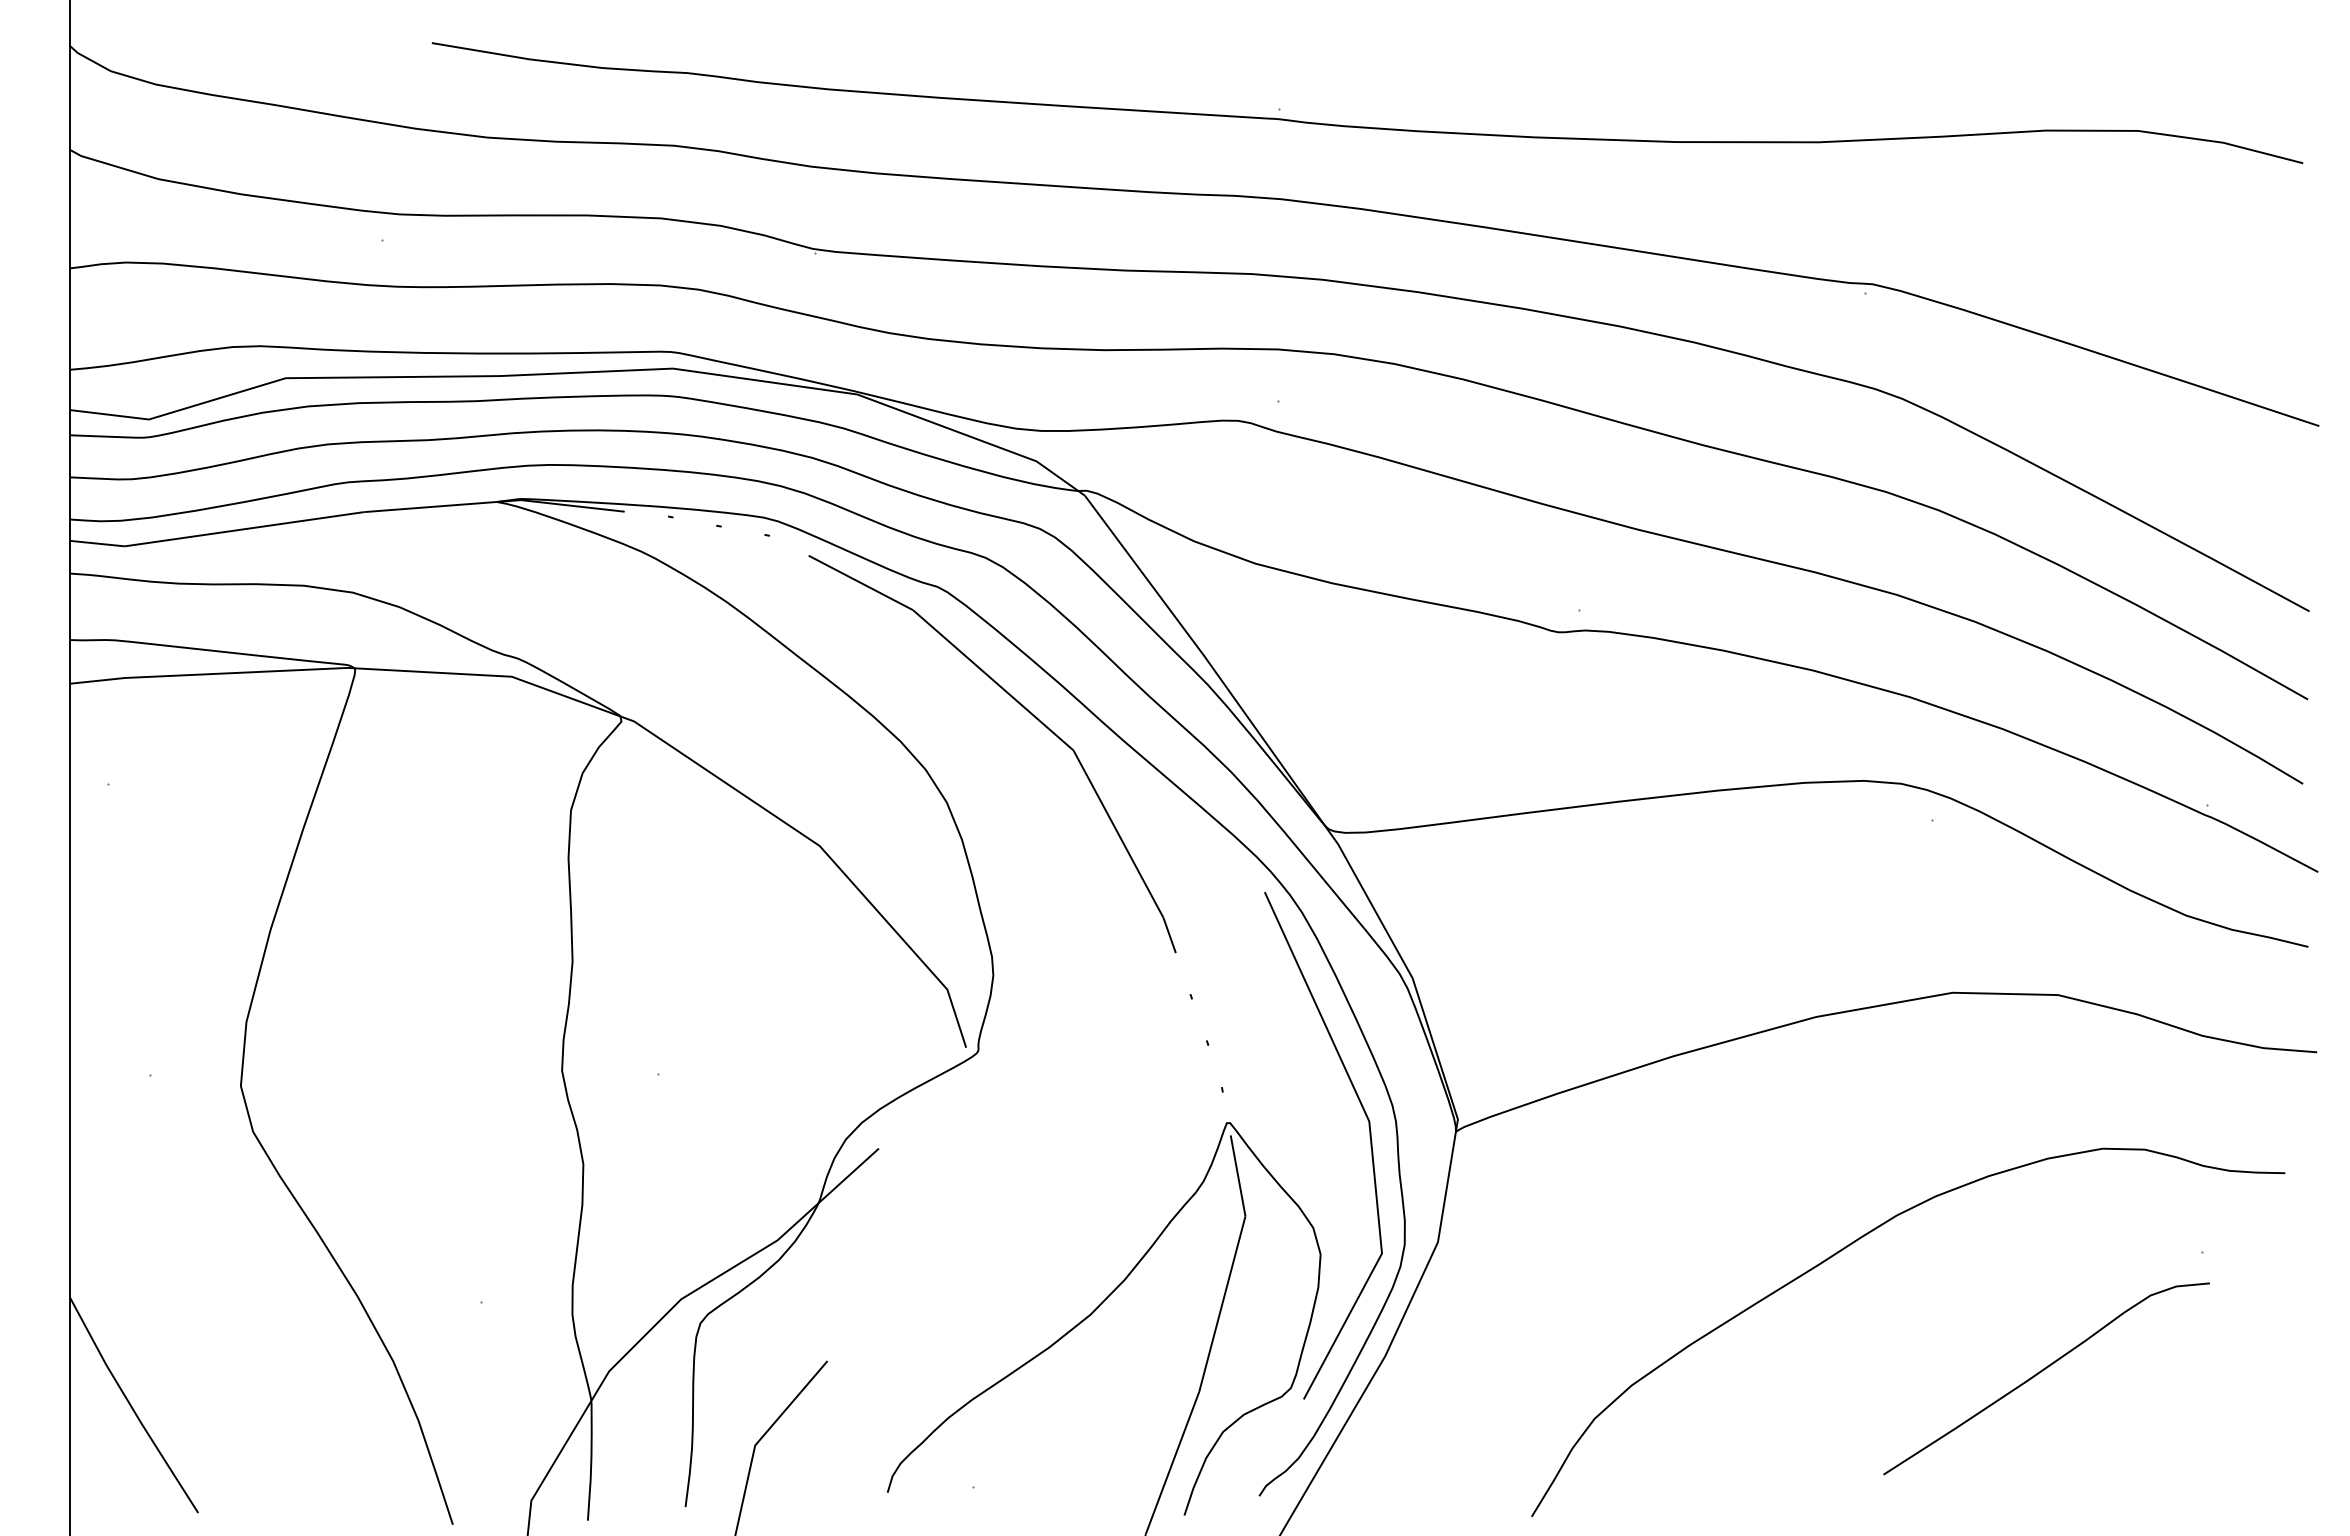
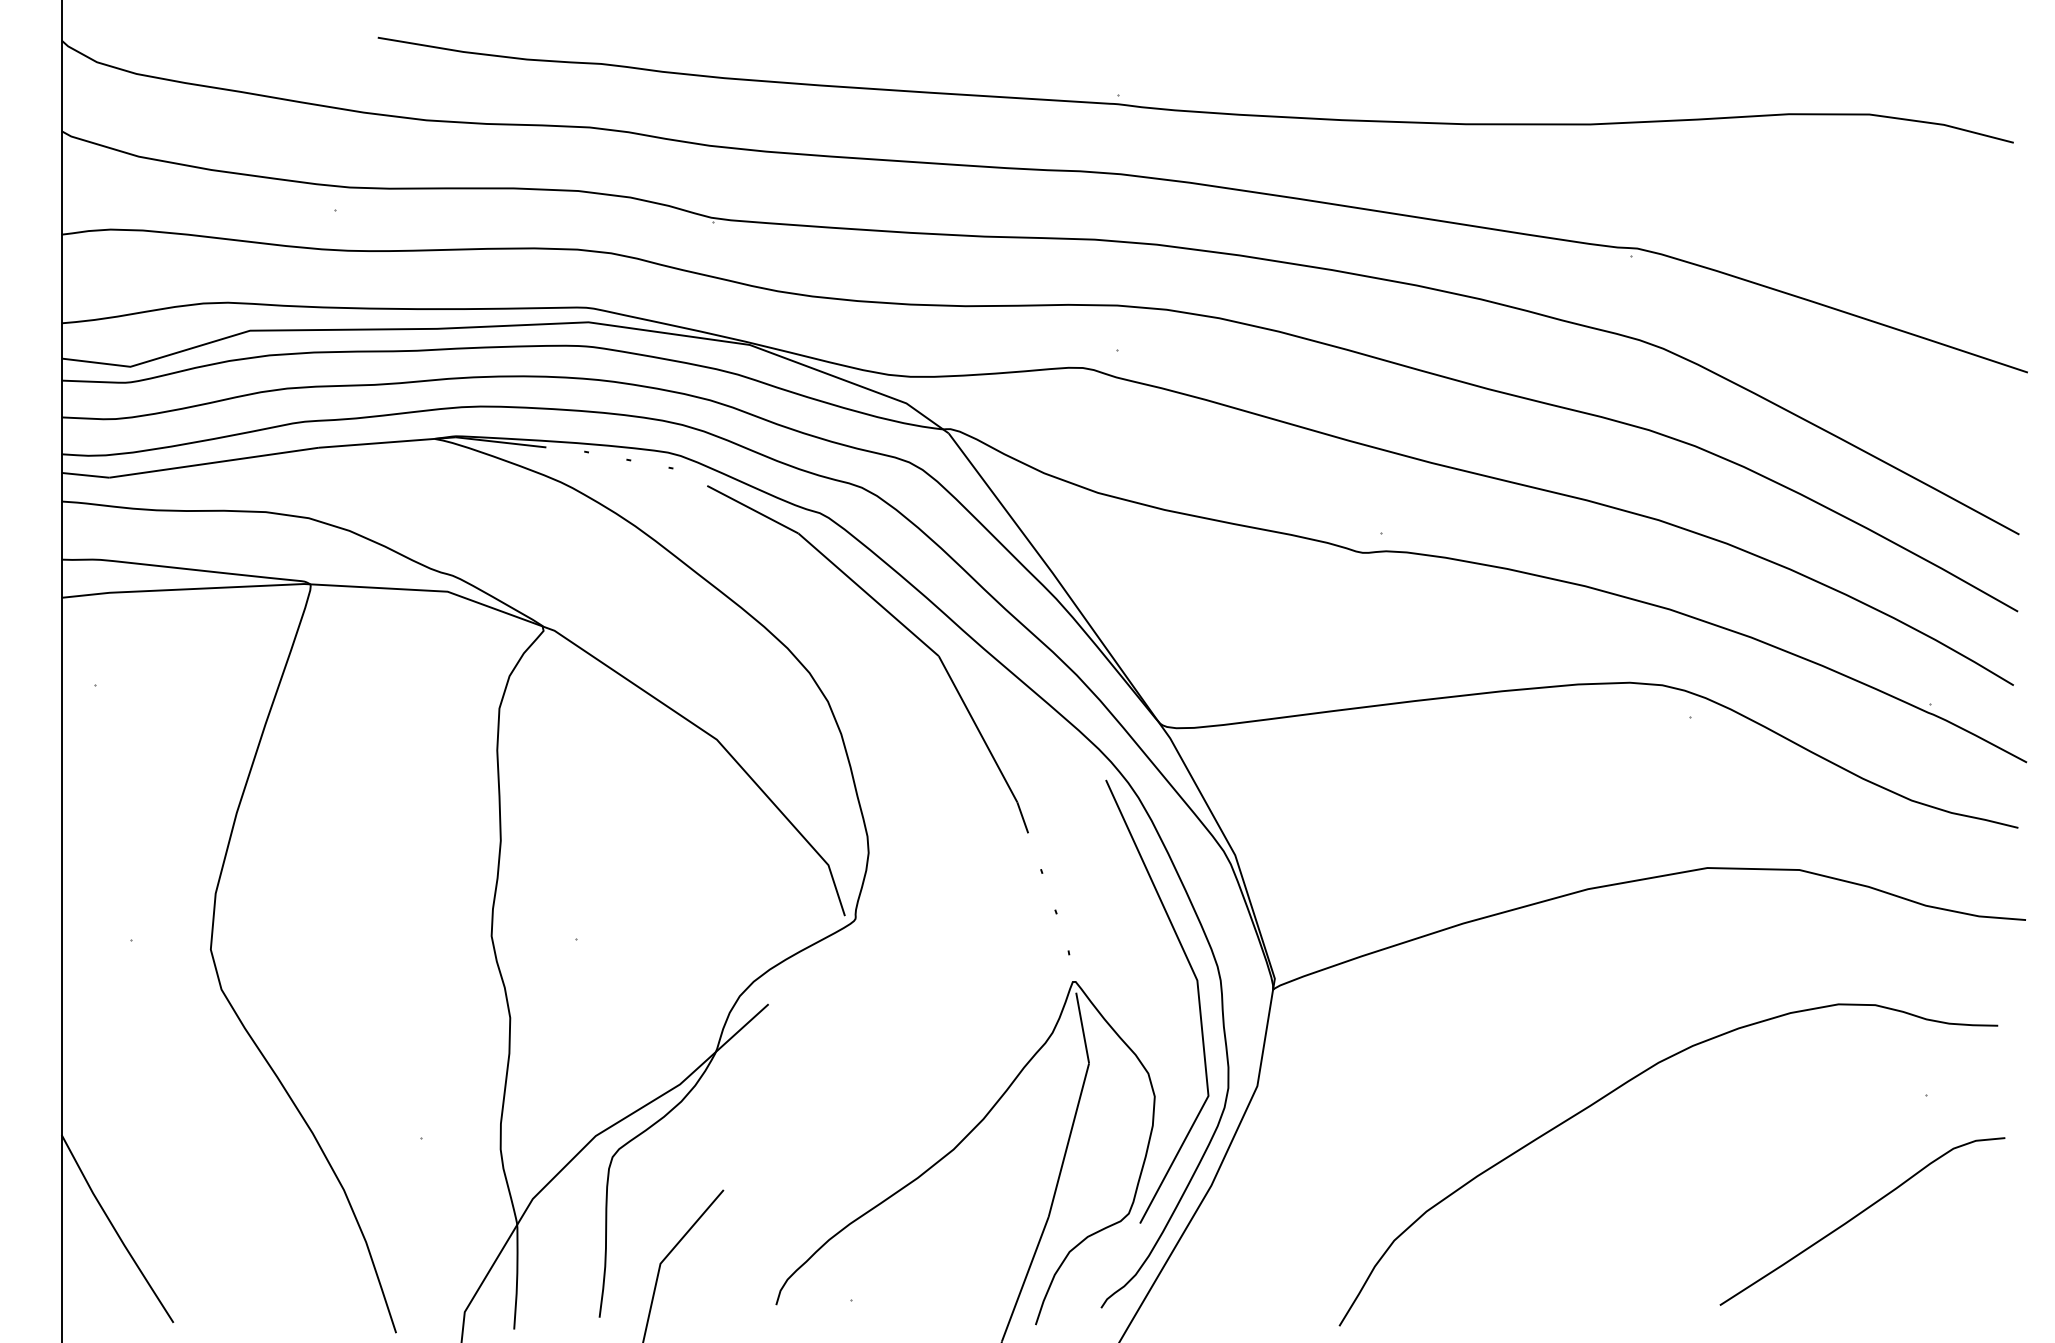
curve: (2040, 1373) -> (1857, 1216), moved

